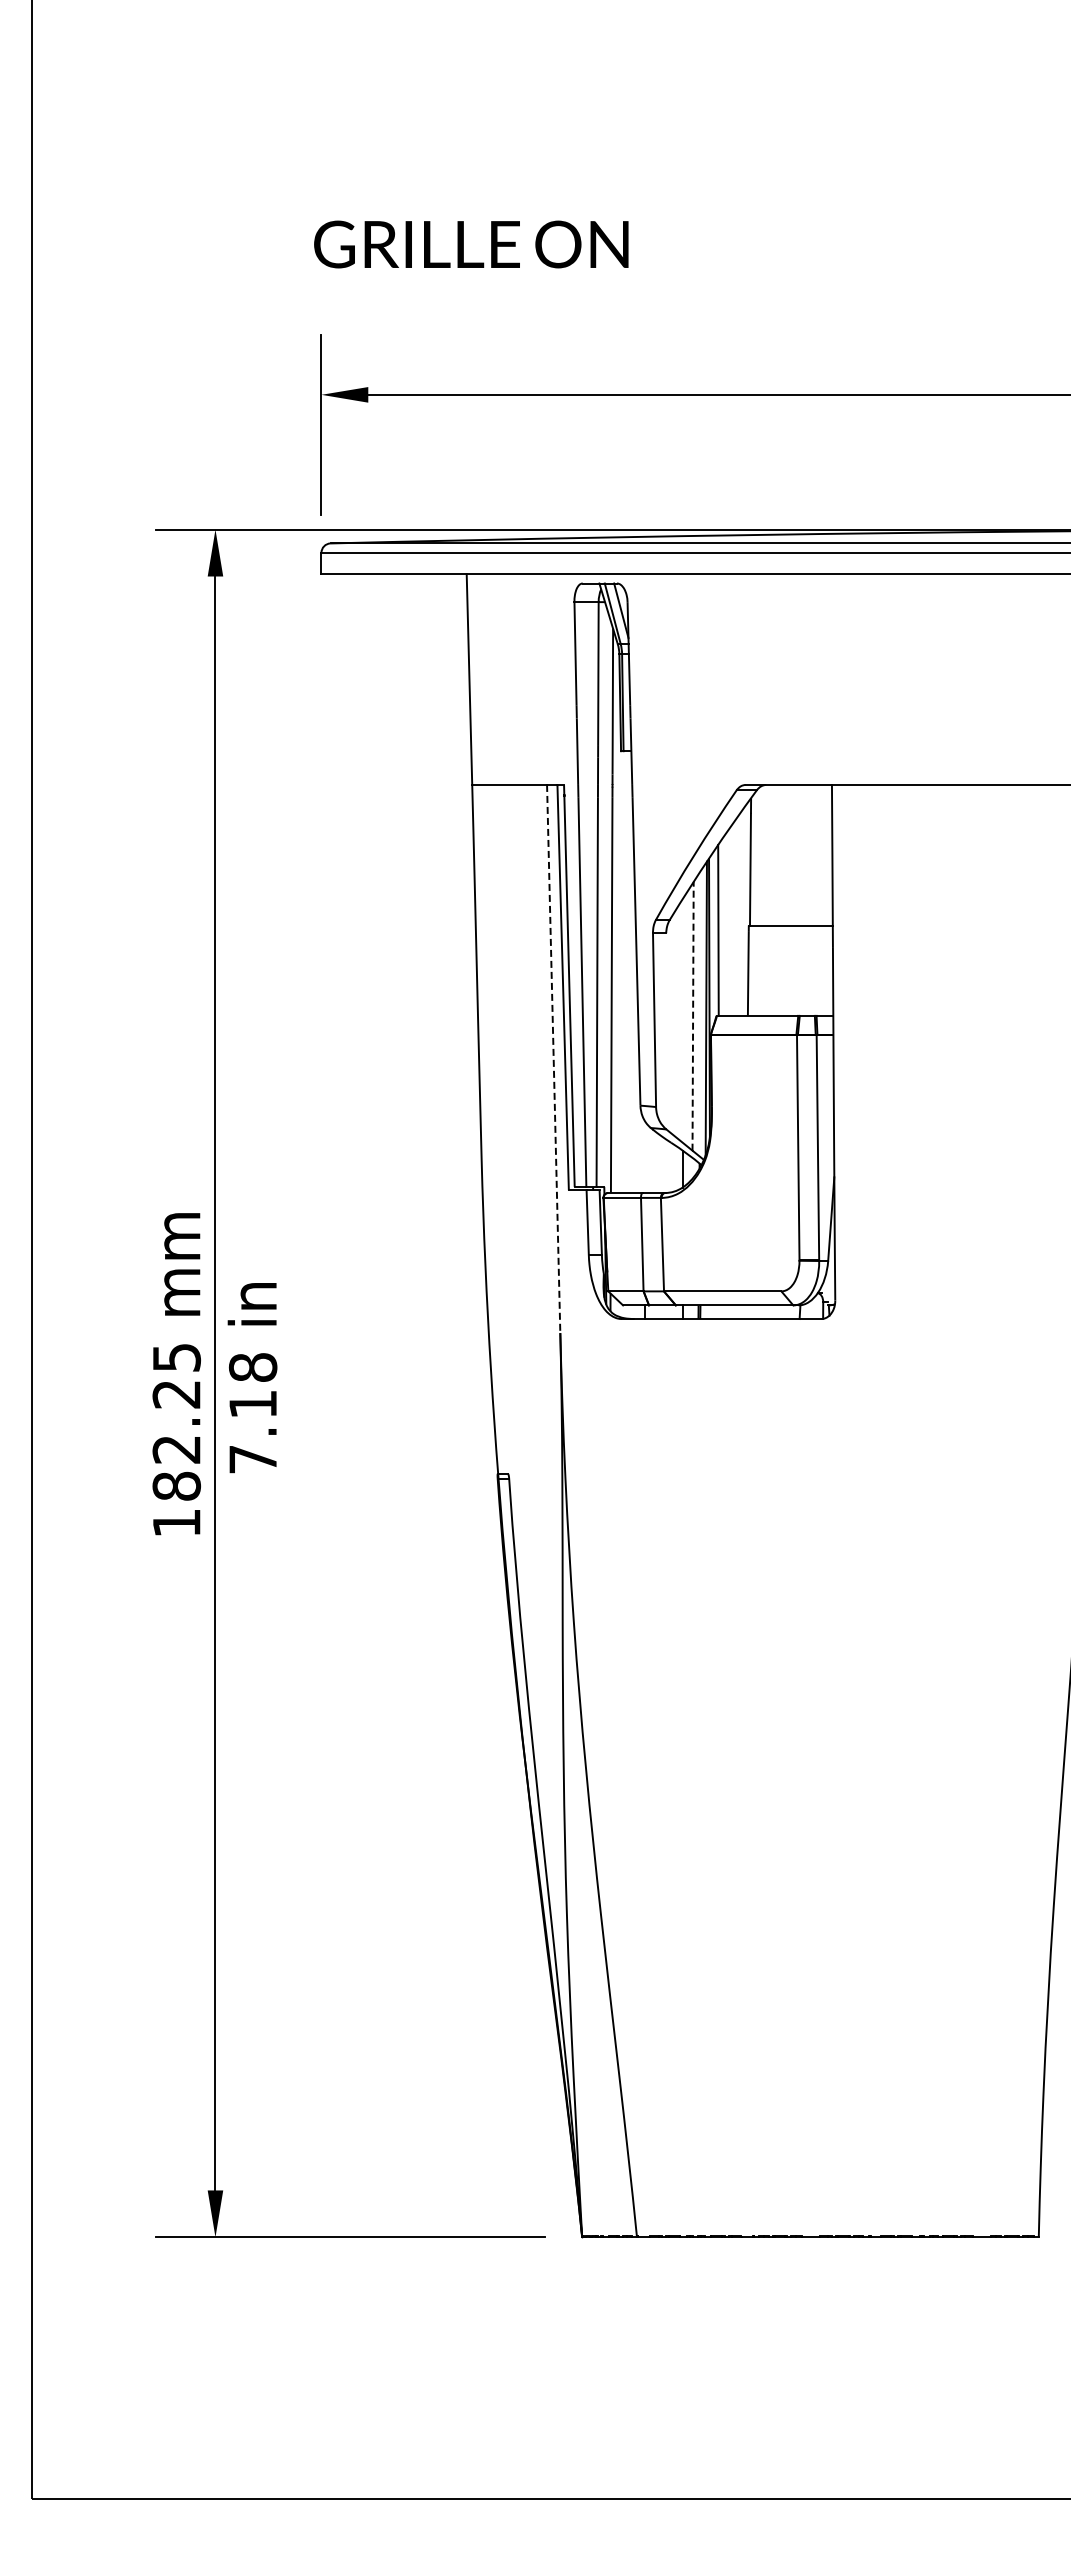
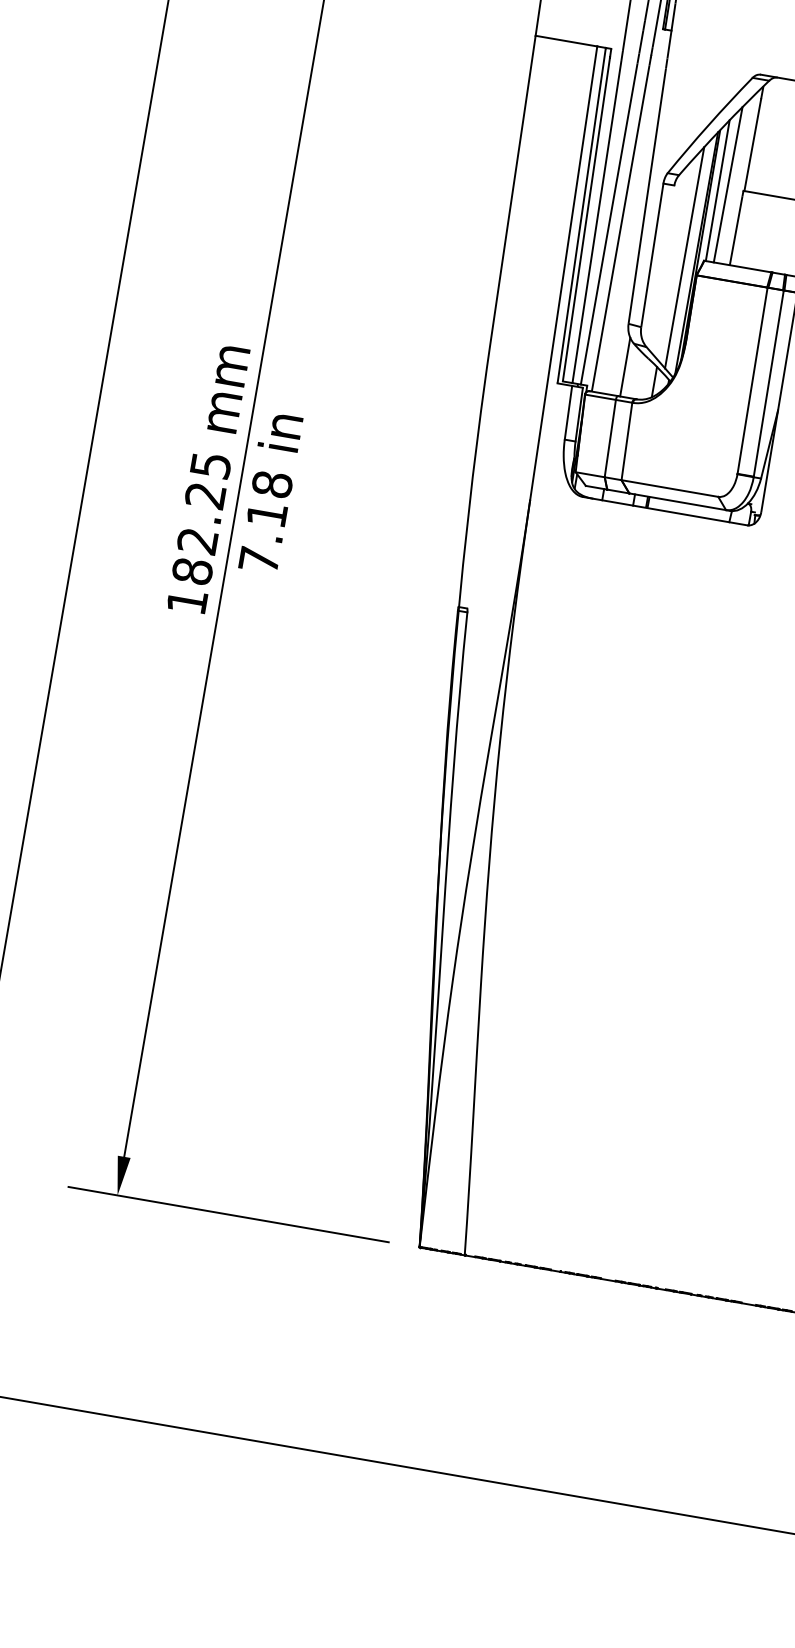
line: (729, 920) -> (728, 184), added
line: (693, 1015) -> (685, 257), dashed -> solid
line: (553, 1059) -> (563, 273), dashed -> solid
line: (645, 1156) -> (625, 366), added

